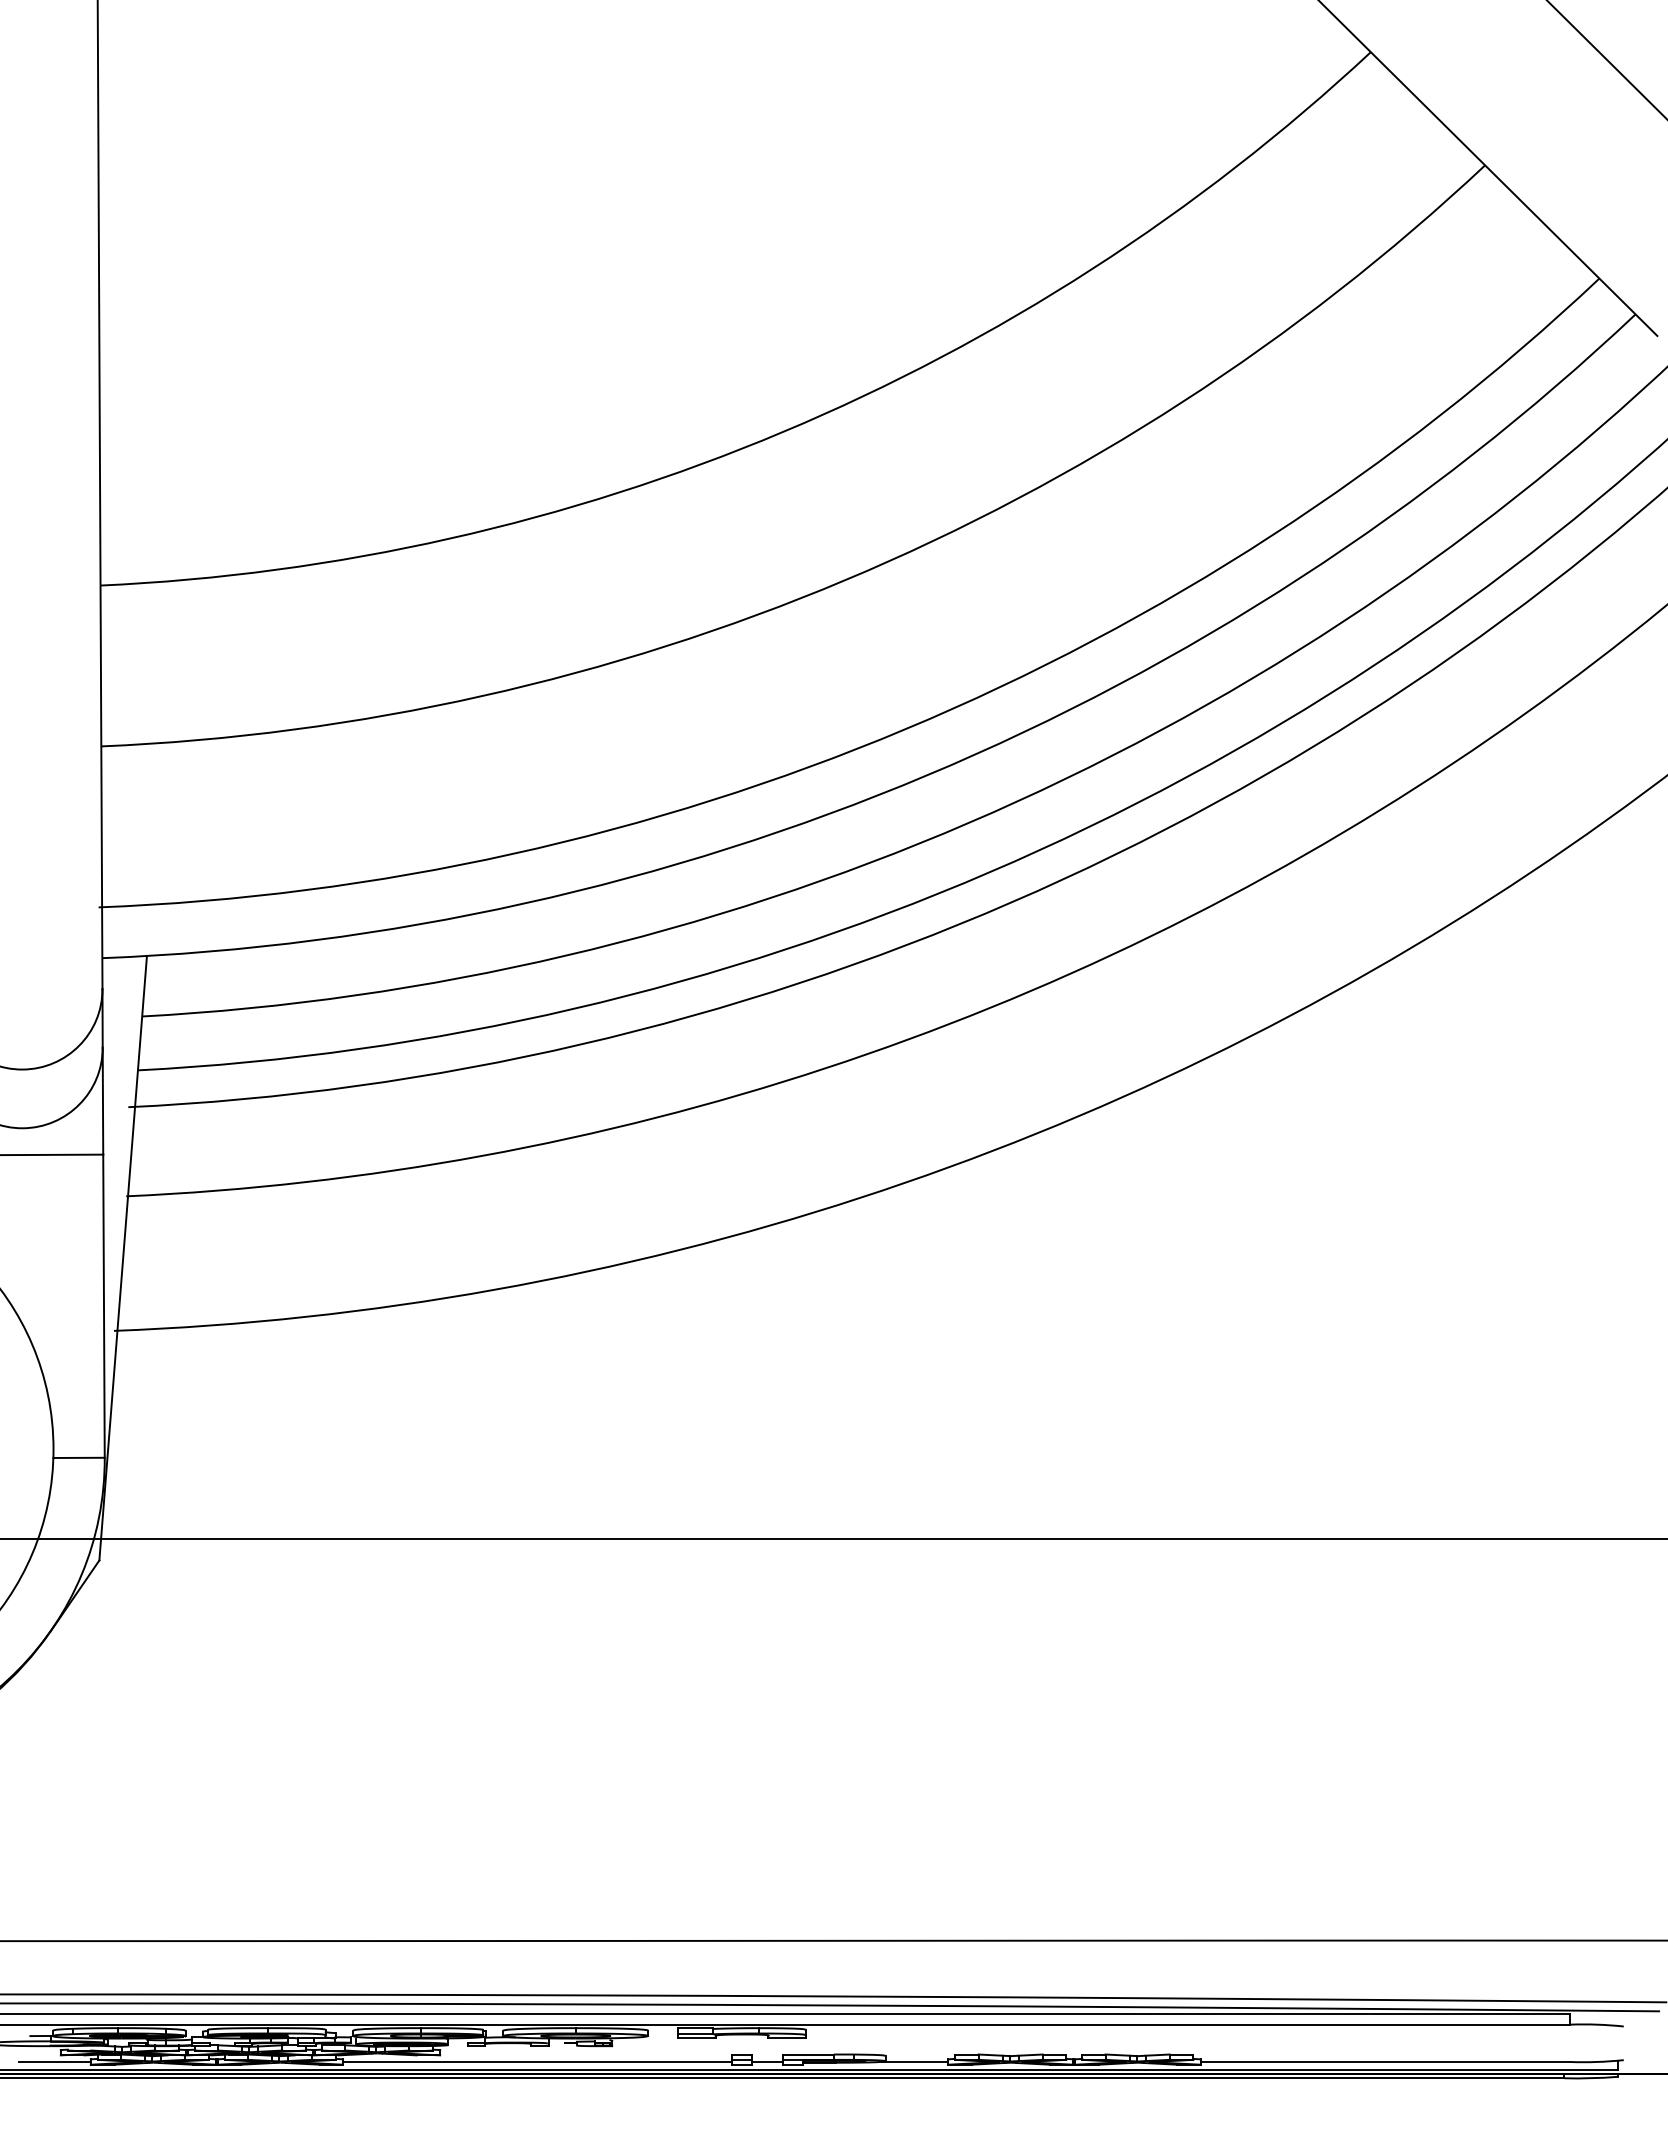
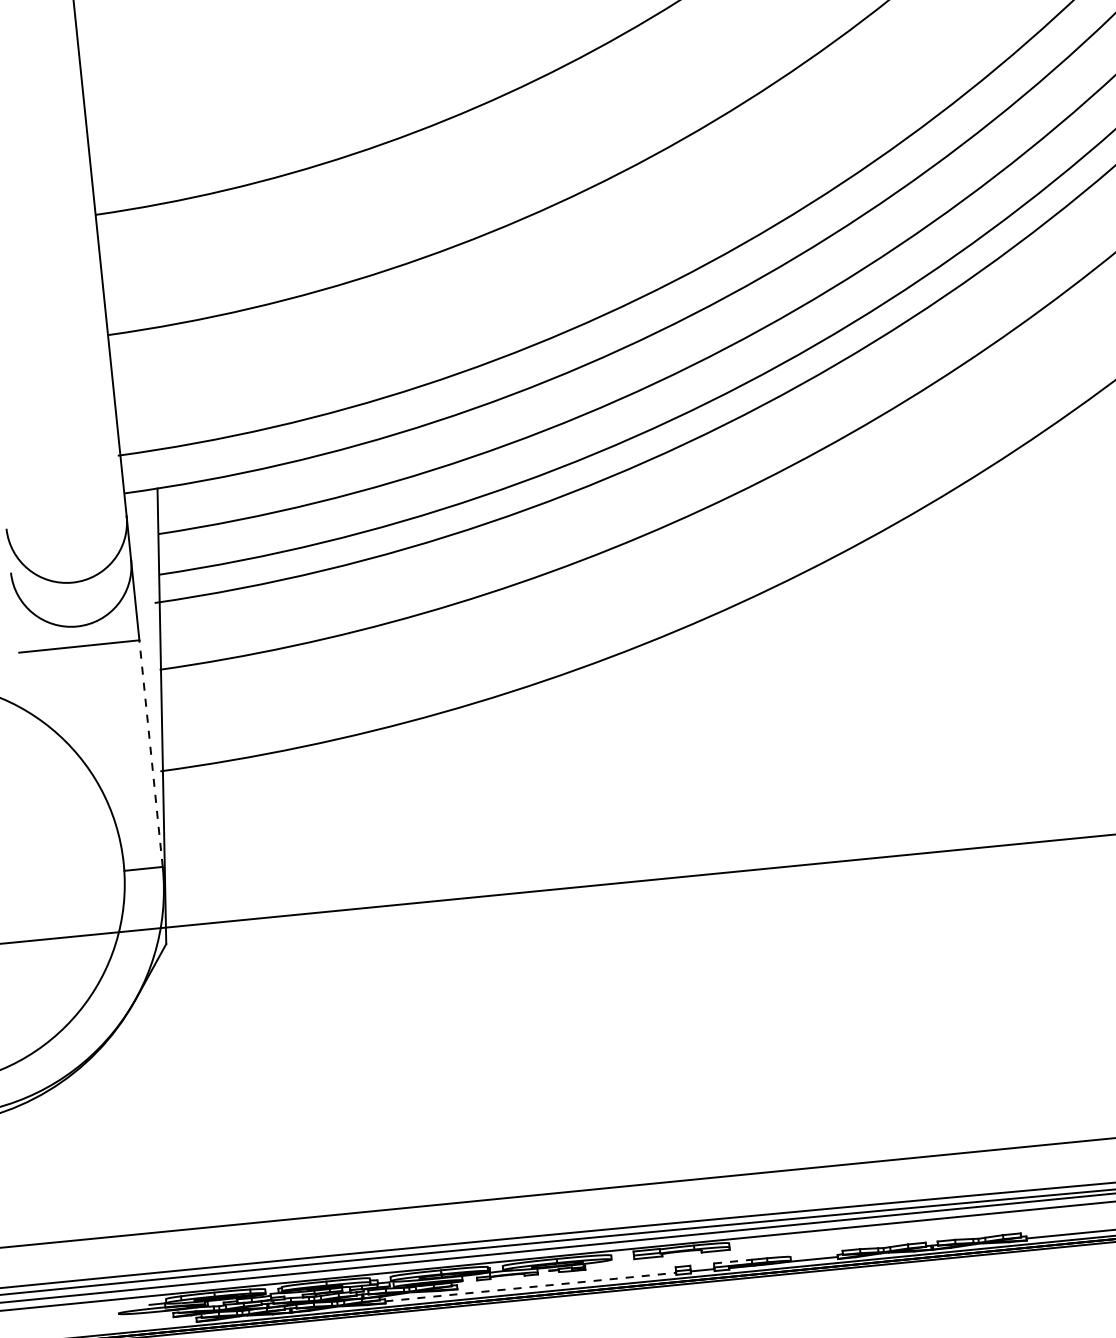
line: (103, 1306) -> (150, 753), solid -> dashed
line: (809, 2054) -> (733, 1261), solid -> dashed
line: (54, 2062) -> (169, 1322), removed
line: (537, 2062) -> (530, 1287), solid -> dashed

